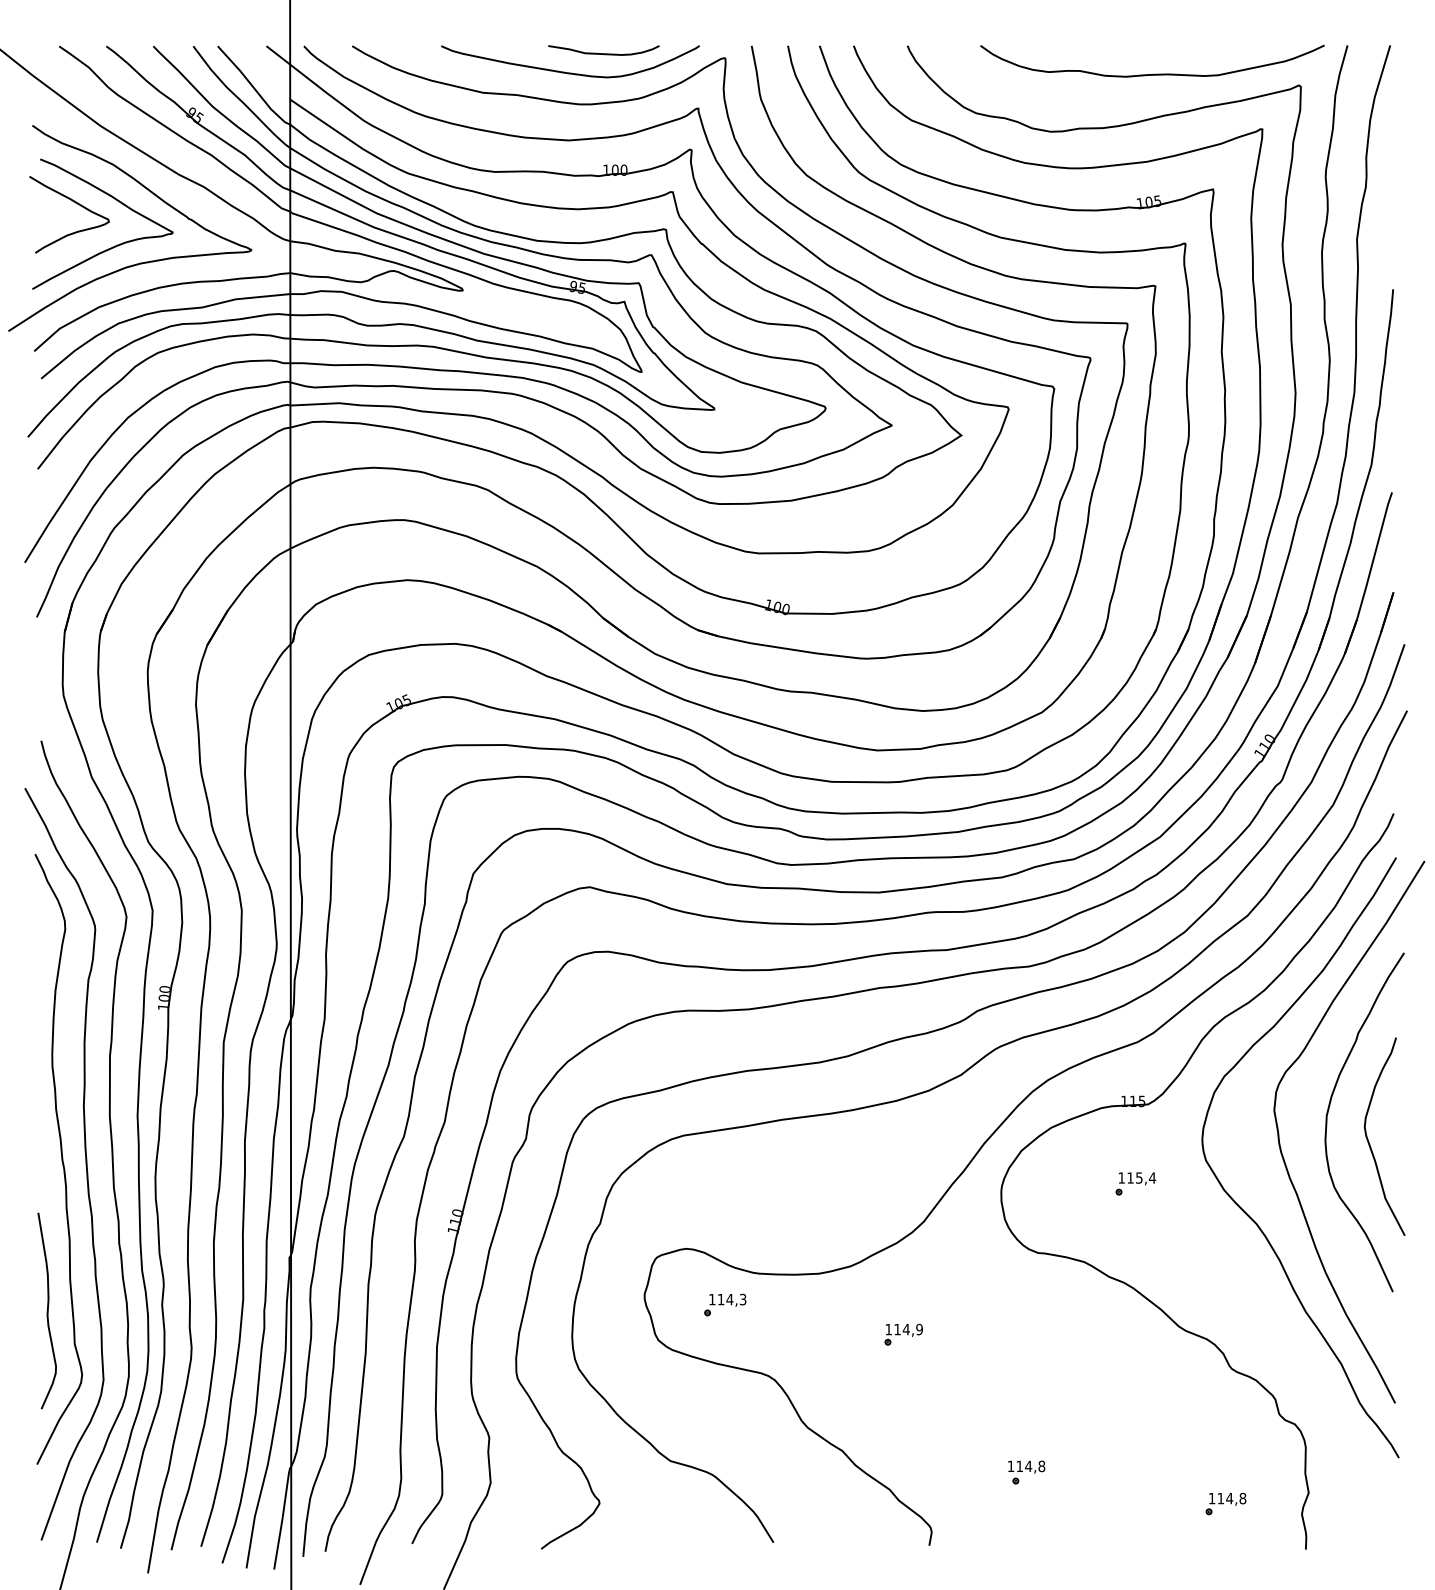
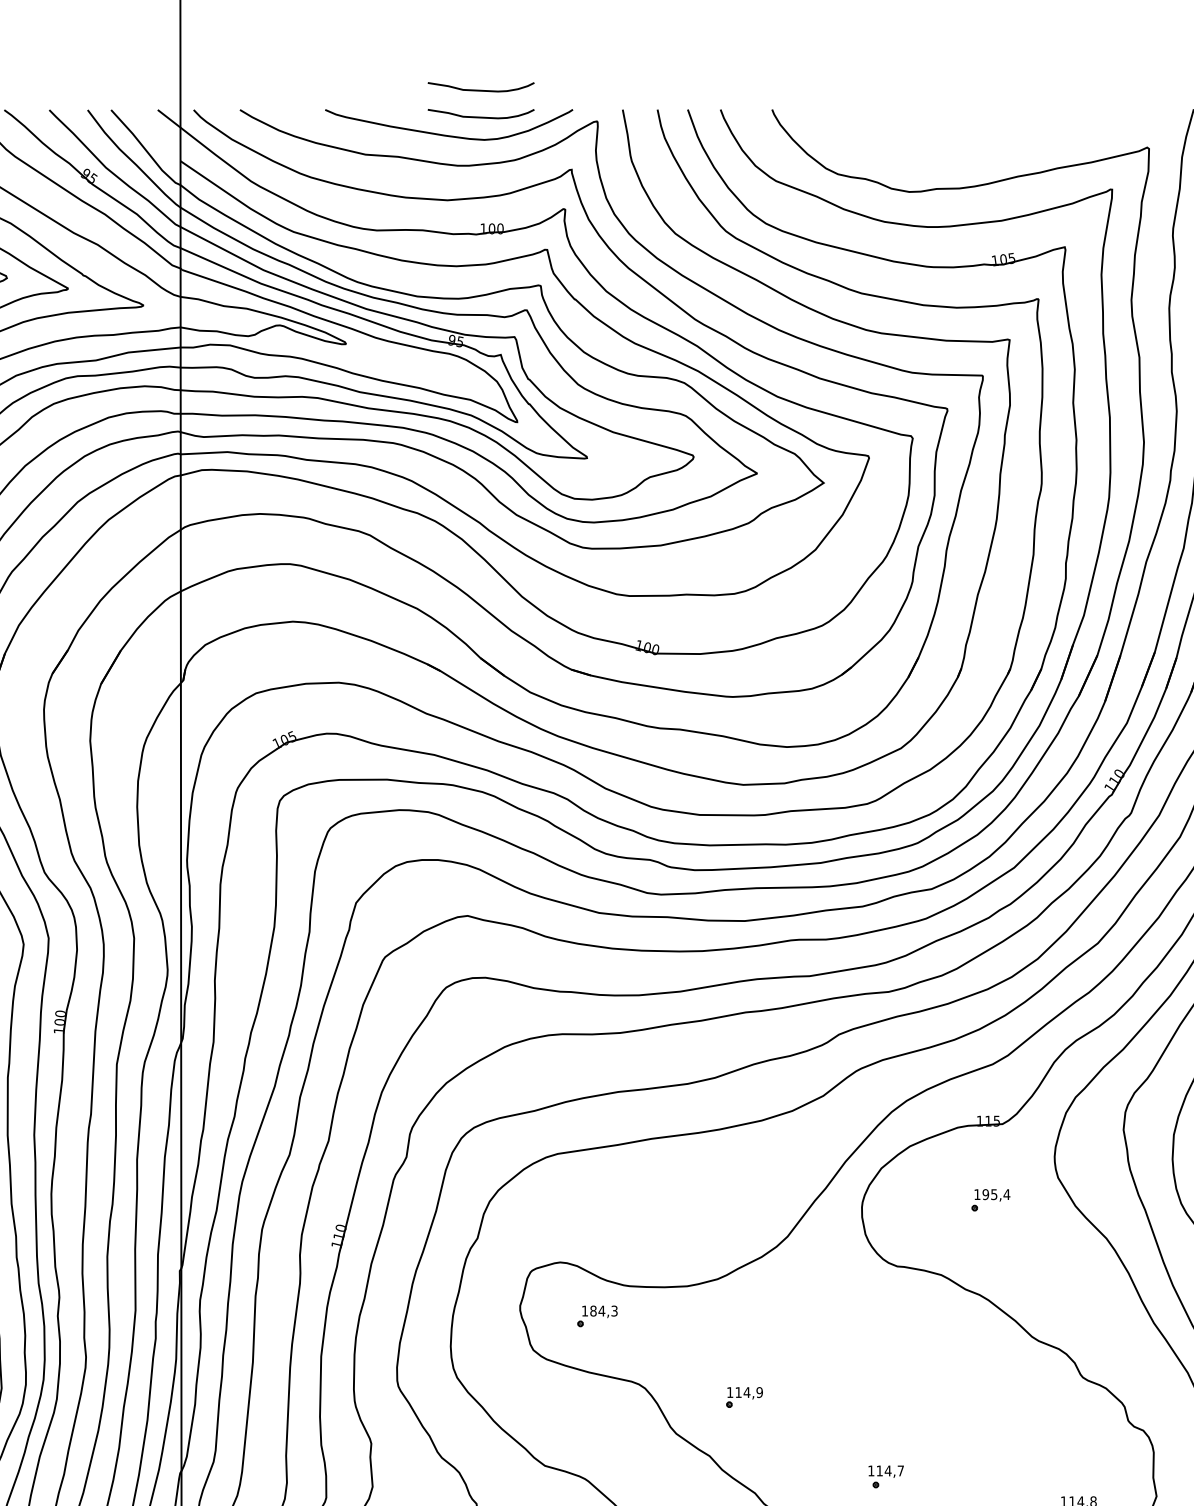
curve: (603, 25) -> (480, 90), added
curve: (1154, 73) -> (1008, 136), removed
text: (1130, 1177) -> (985, 1194), 115,4 -> 195,4
text: (720, 1299) -> (592, 1311), 114,3 -> 184,3
part: (903, 1334) -> (744, 1397), moved
text: (1041, 1466) -> (900, 1471), 114,8 -> 114,7

